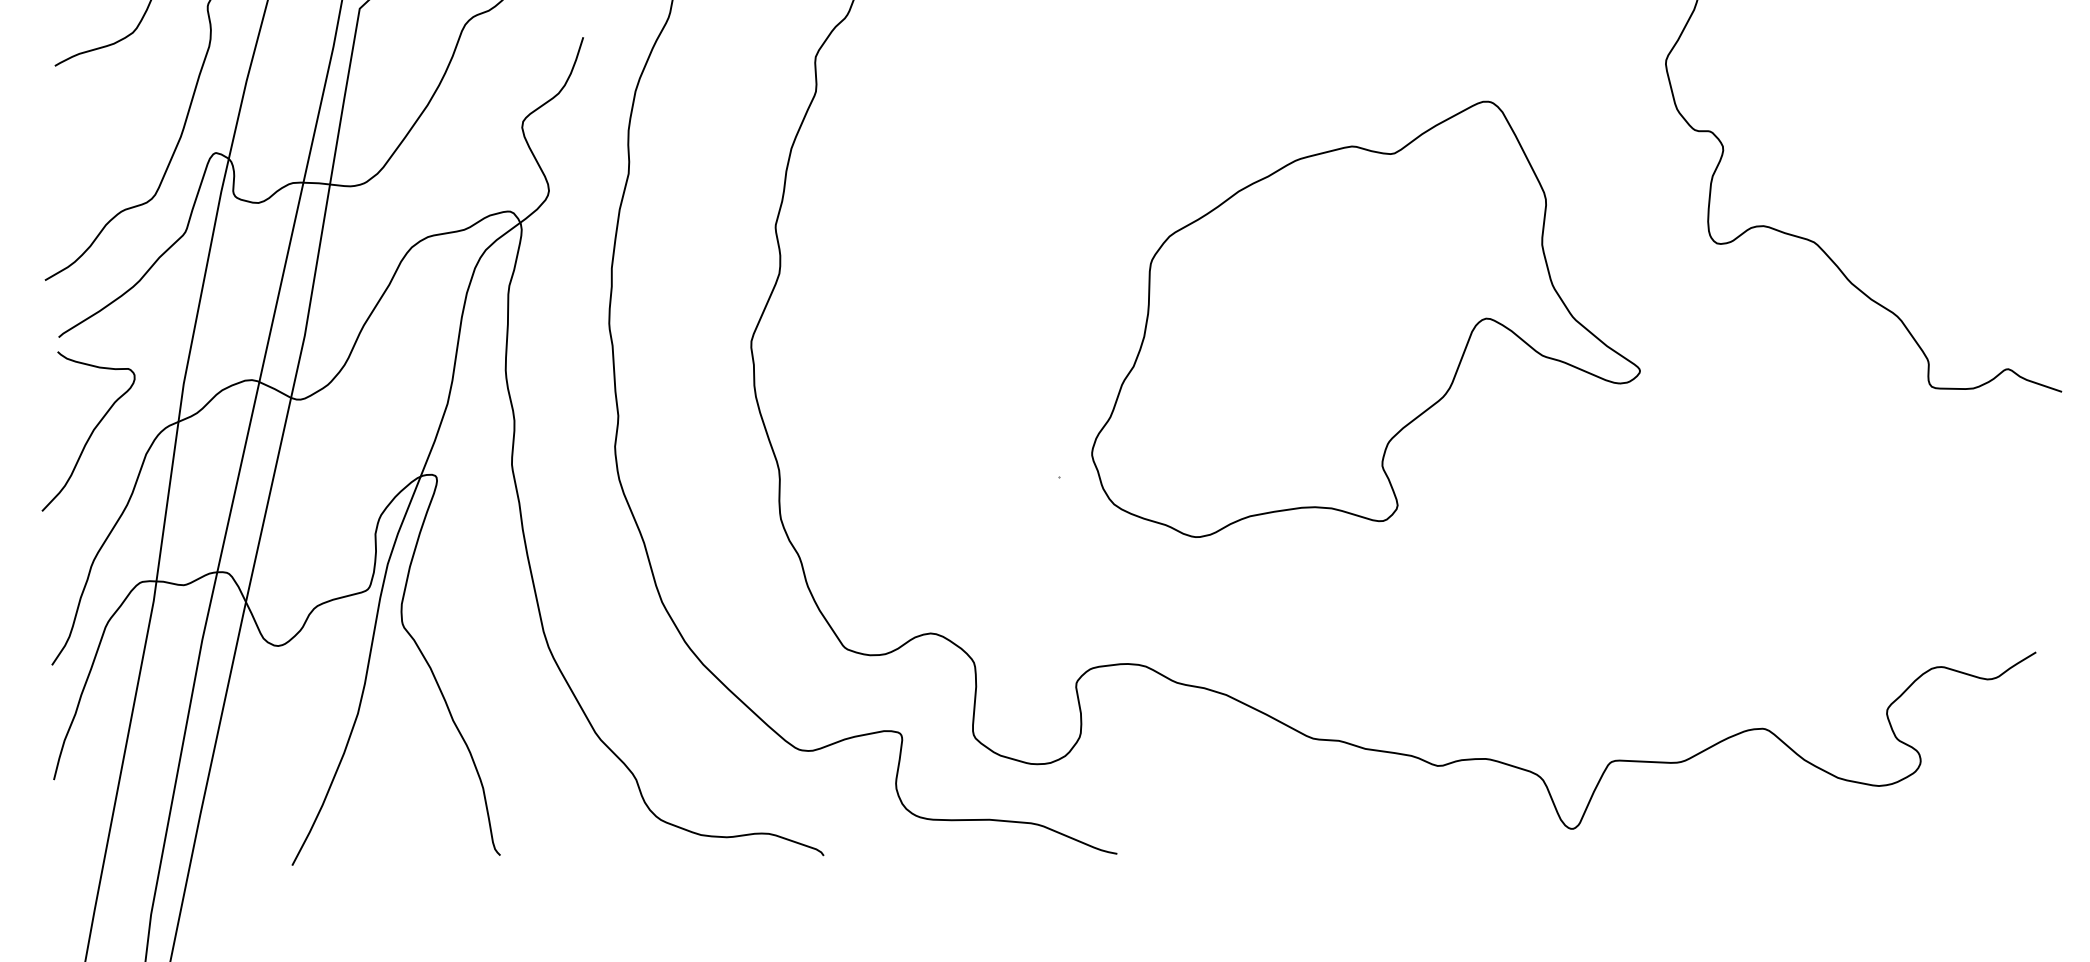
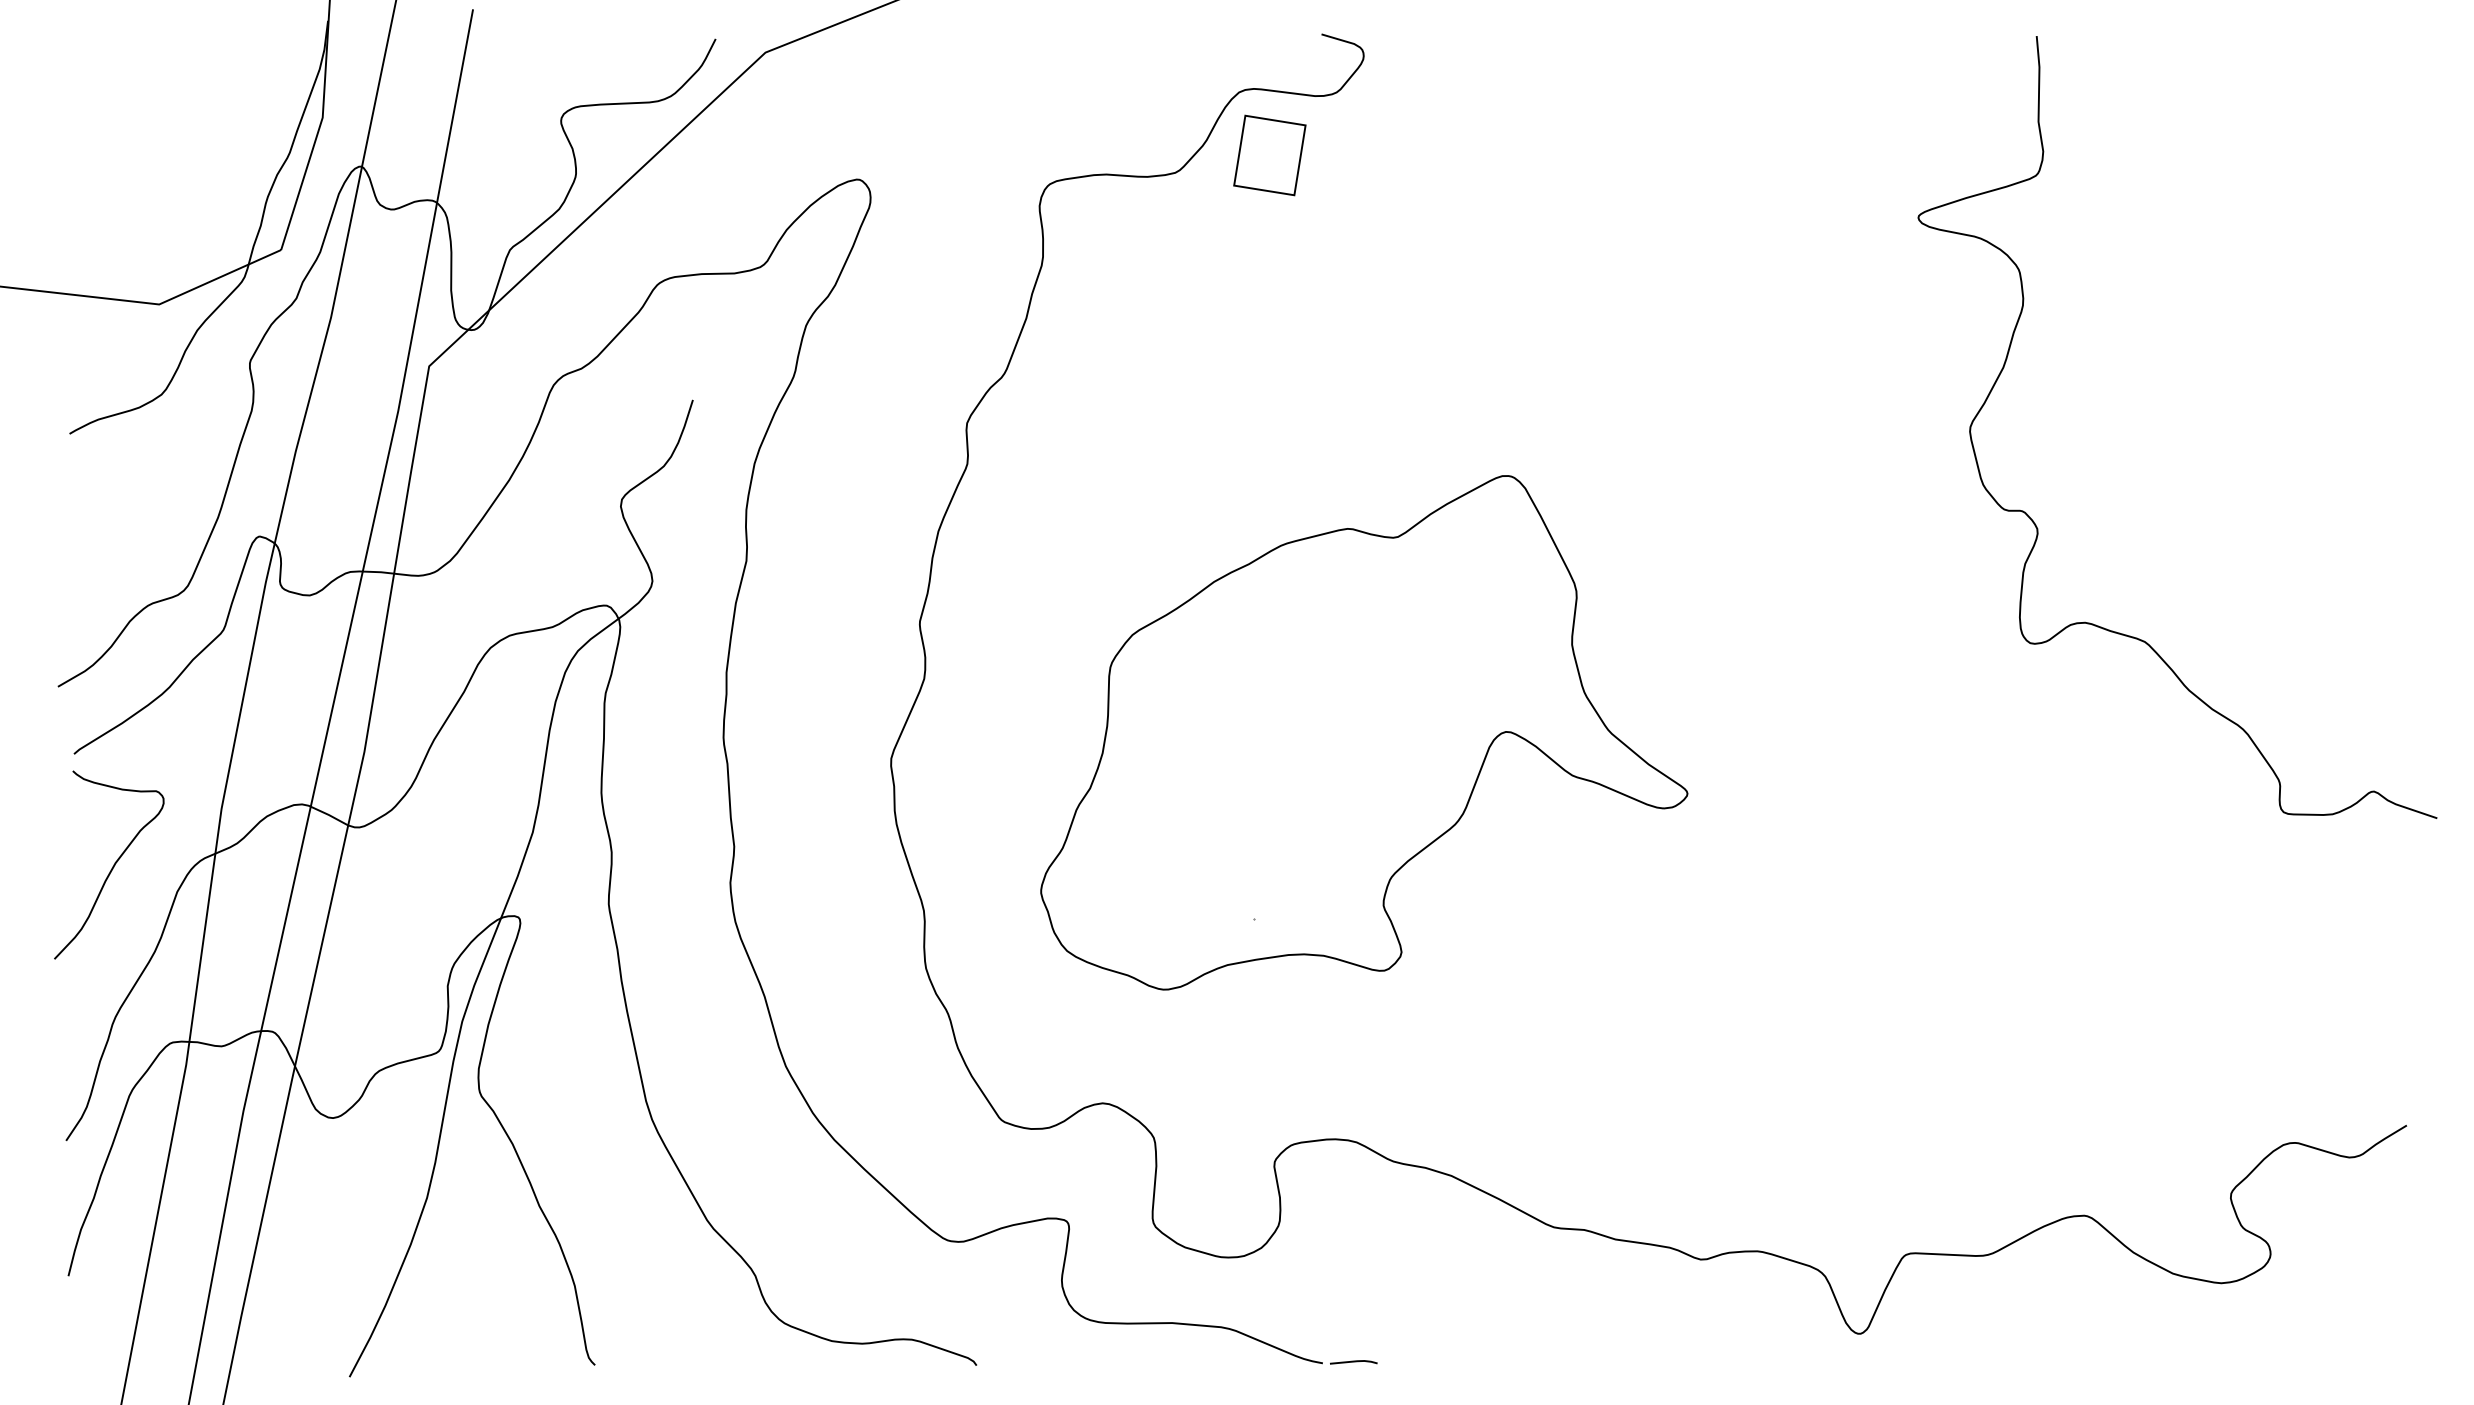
part: (1366, 319) -> (1364, 732), moved
line: (1143, 853) -> (1353, 1362), added

